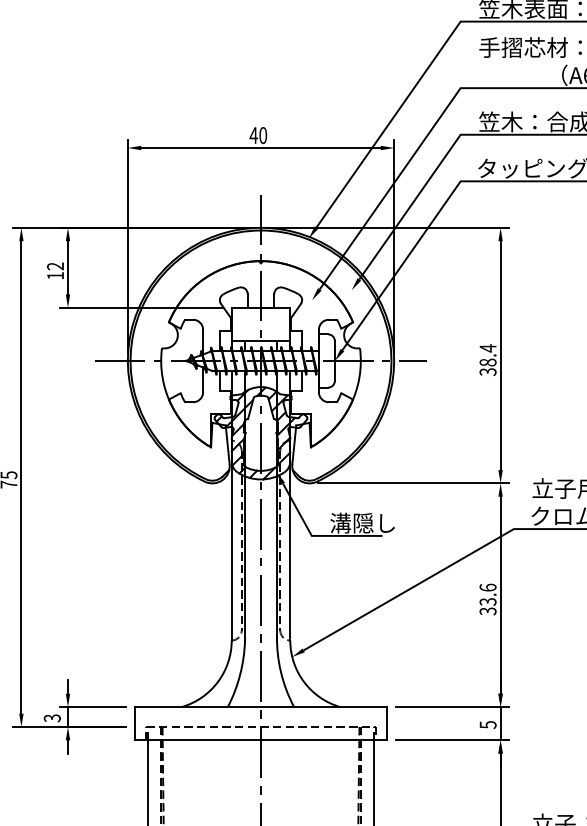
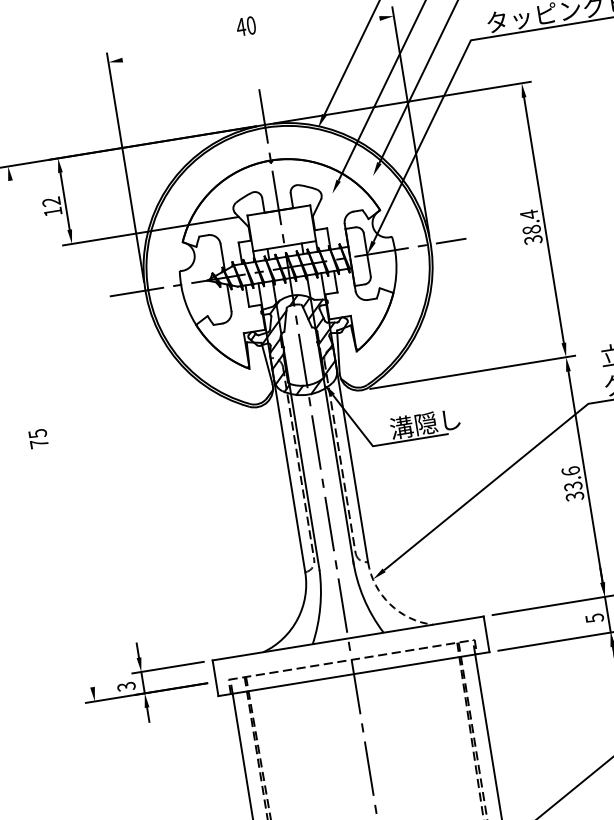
line: (260, 148) -> (250, 39), removed
line: (21, 477) -> (51, 434), removed
arc: (304, 682) -> (390, 604), solid -> dashed

